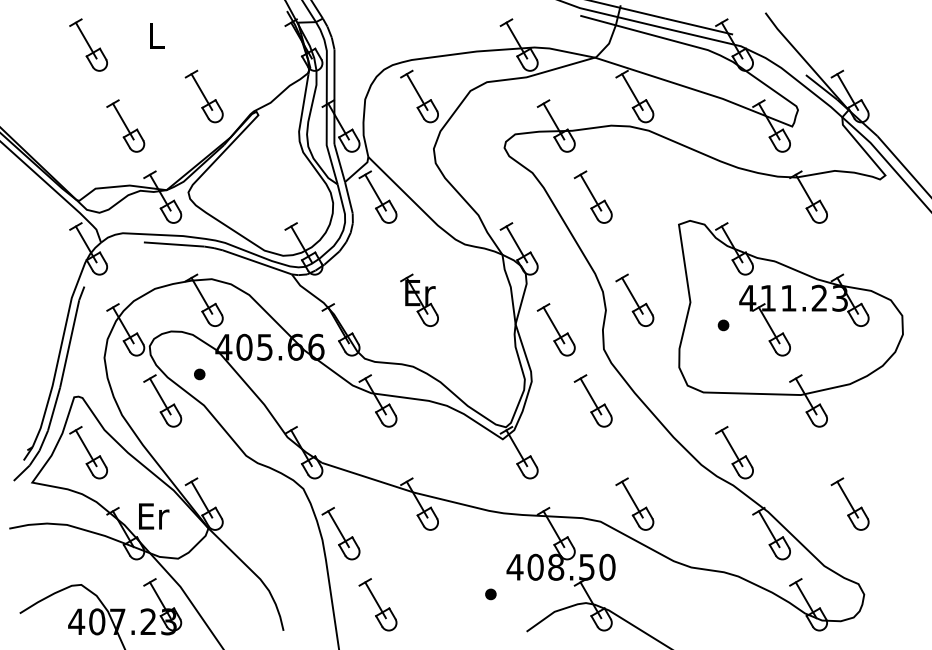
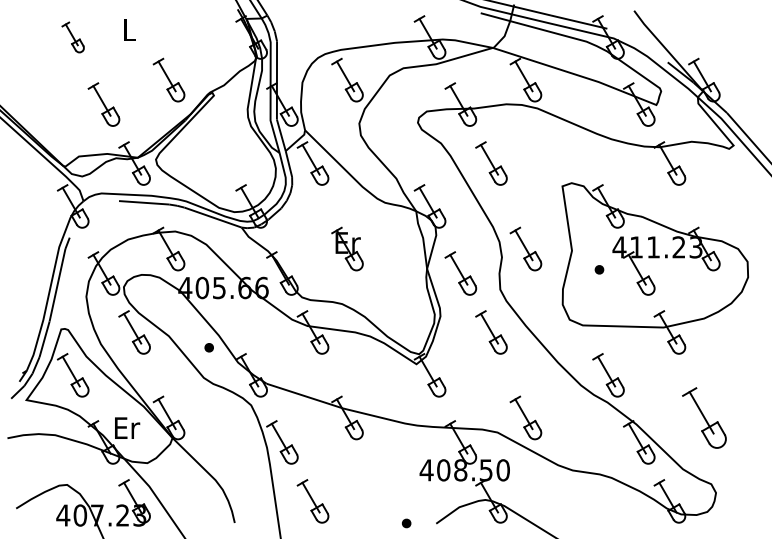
part: (88, 44) -> (73, 37), size x0.7
part: (199, 374) -> (209, 347), moved
part: (849, 503) -> (703, 417), size x1.4
part: (490, 594) -> (406, 523), moved

